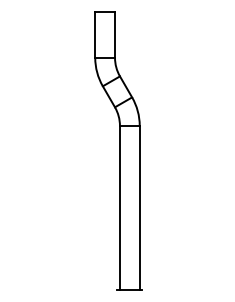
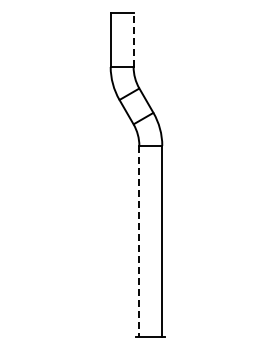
line: (114, 34) -> (133, 40), solid -> dashed
line: (120, 208) -> (139, 241), solid -> dashed

